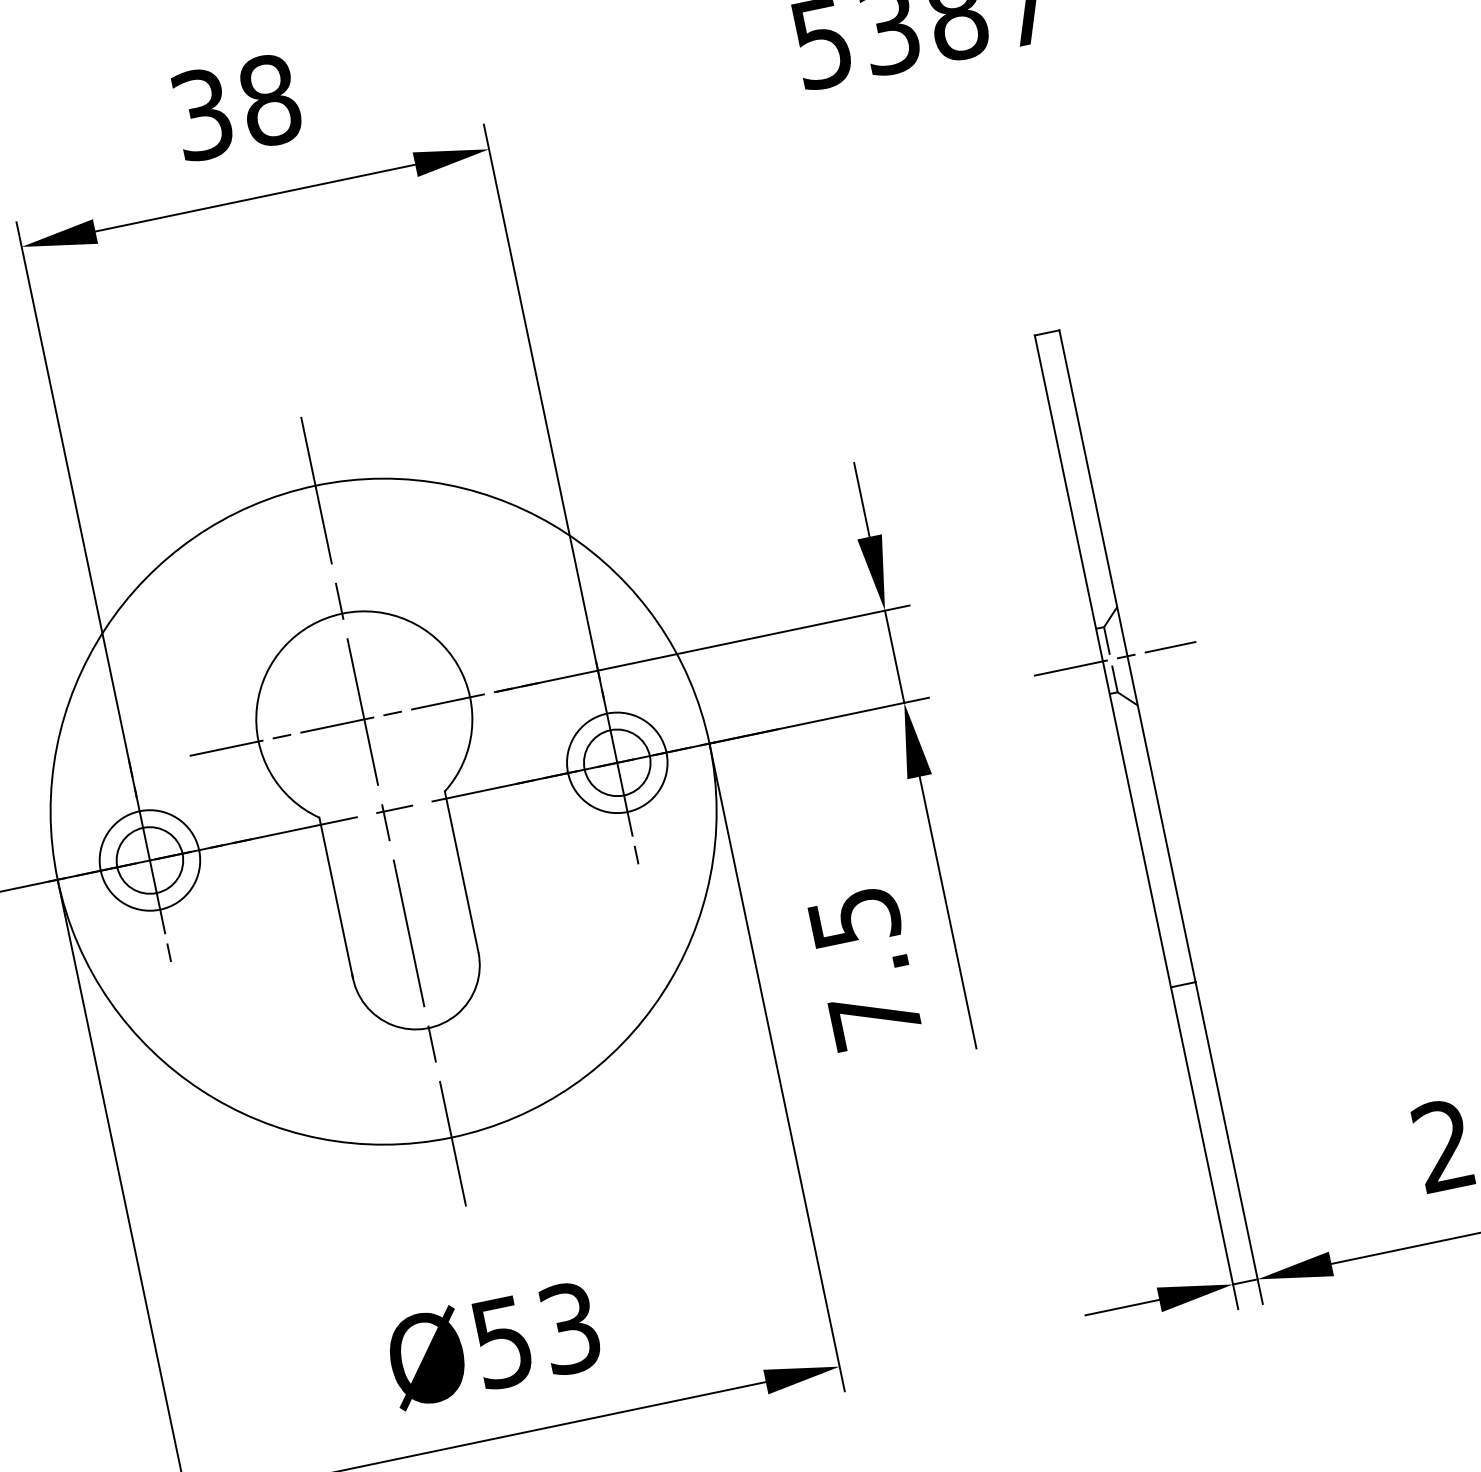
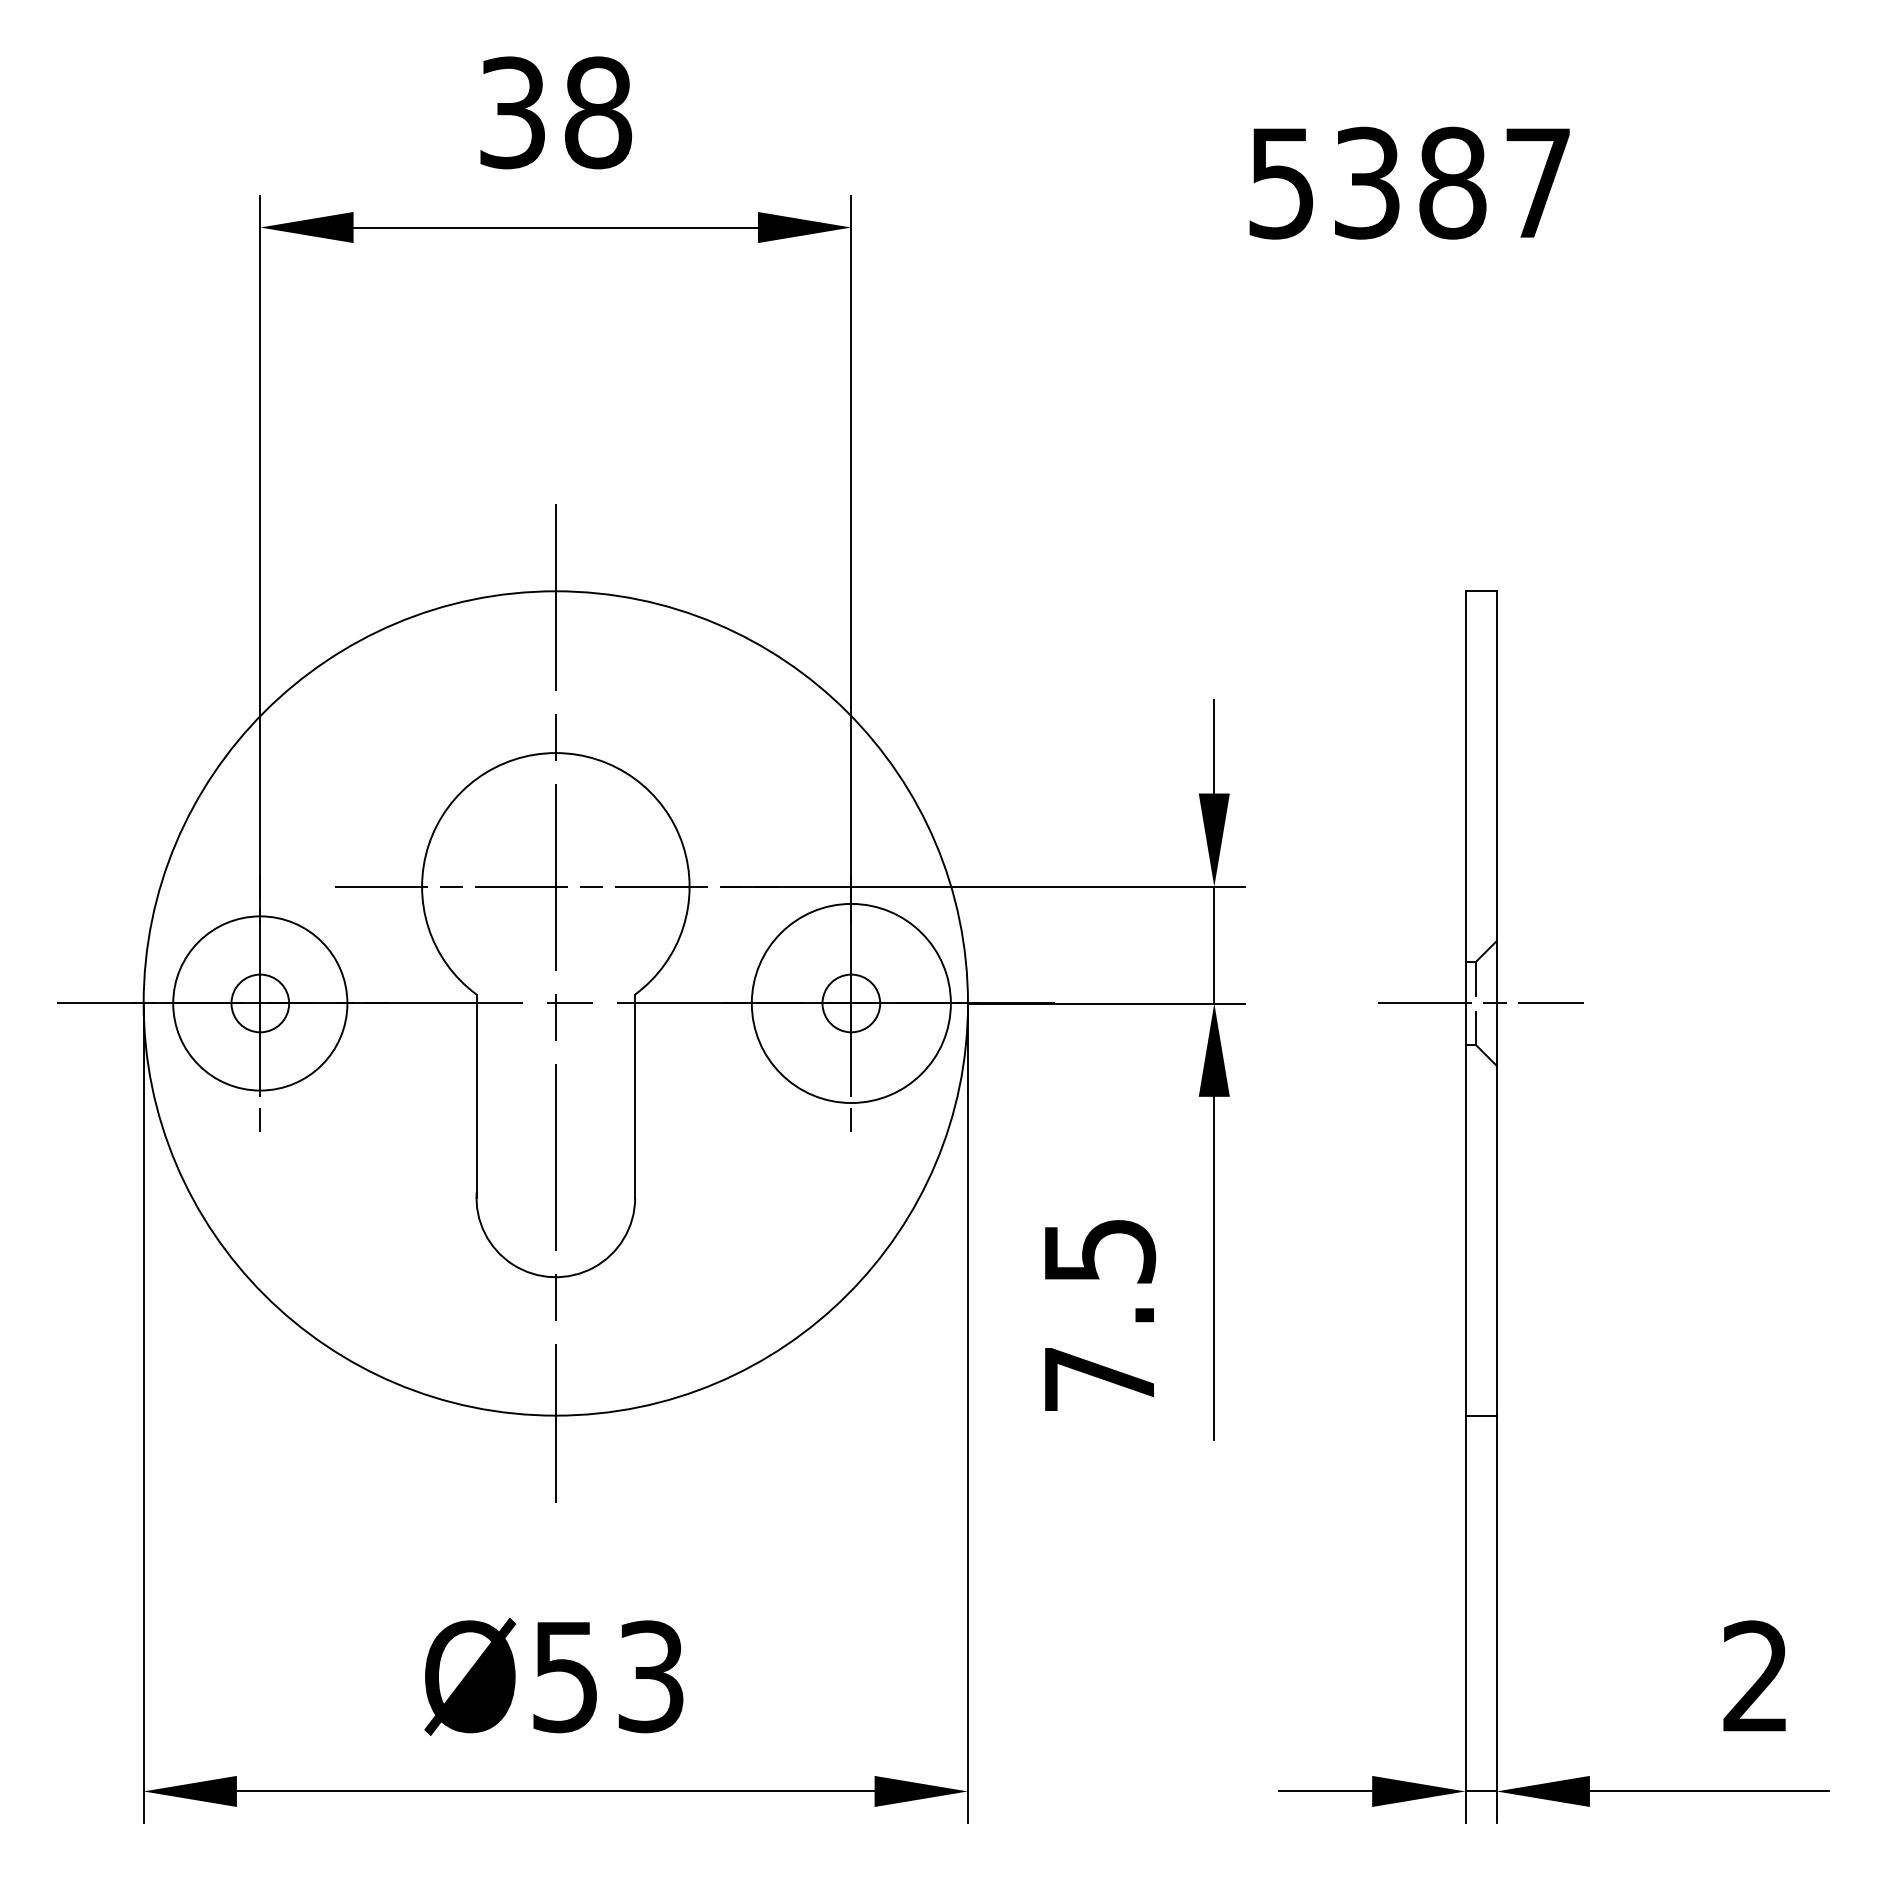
circle: (617, 762) -> (851, 1003), size x0.7
circle: (617, 762) -> (851, 1003), size x1.6
circle: (150, 860) -> (260, 1003), size x0.7
circle: (150, 860) -> (260, 1003), size x1.4

